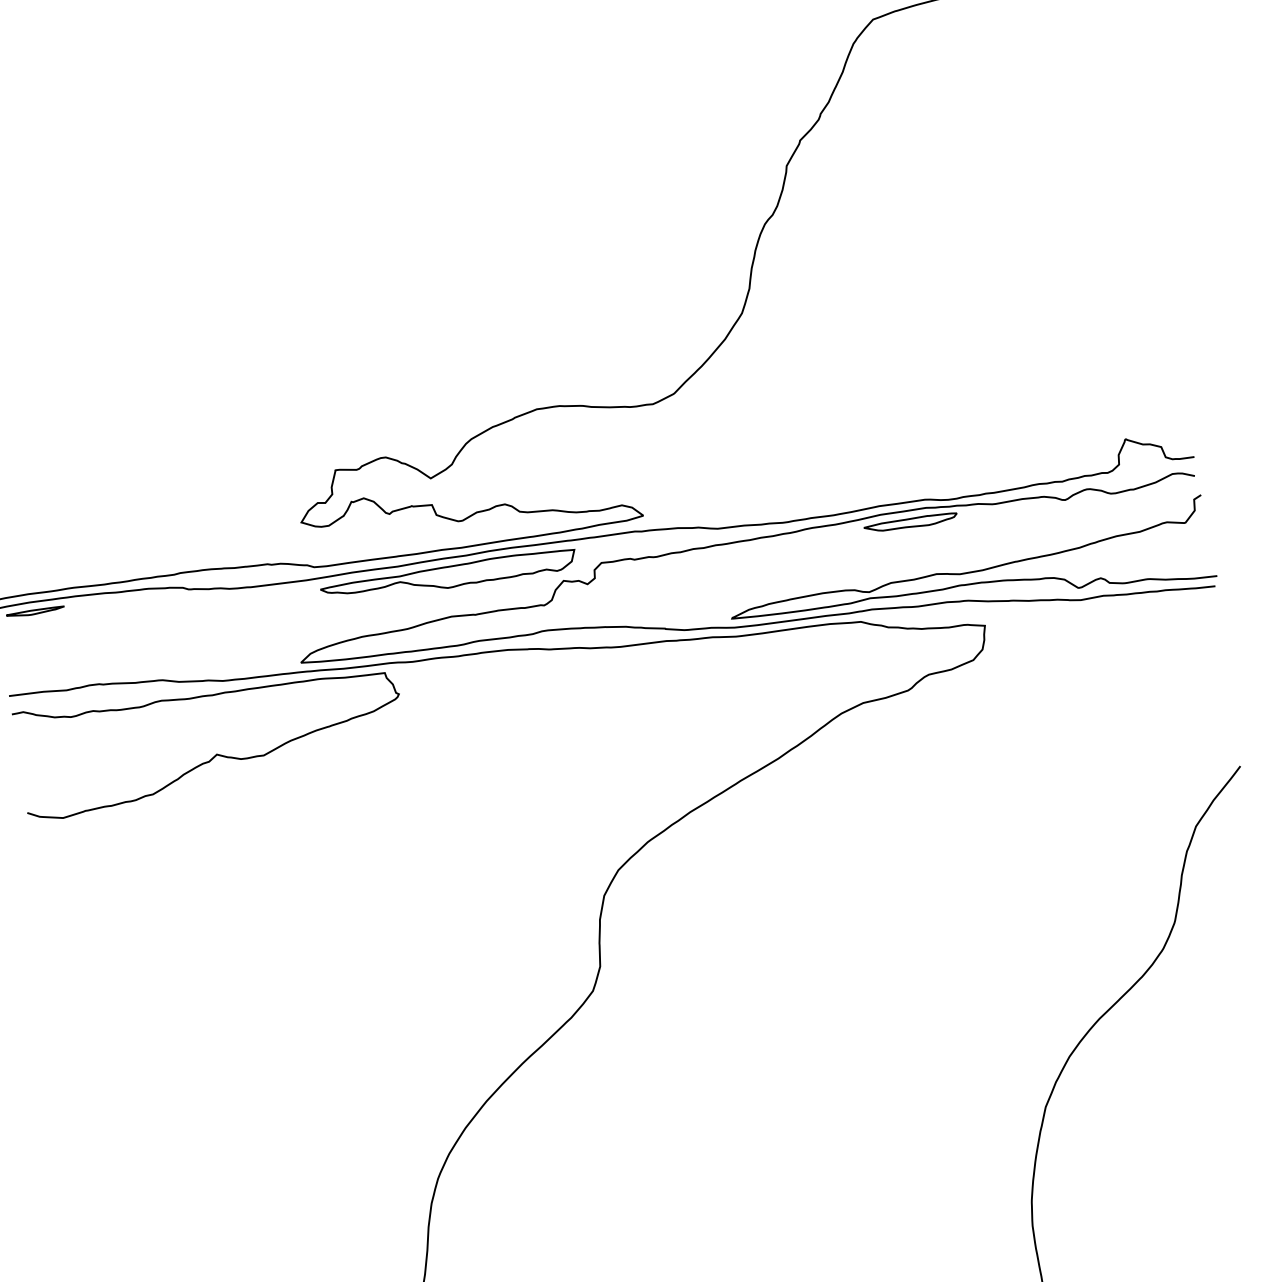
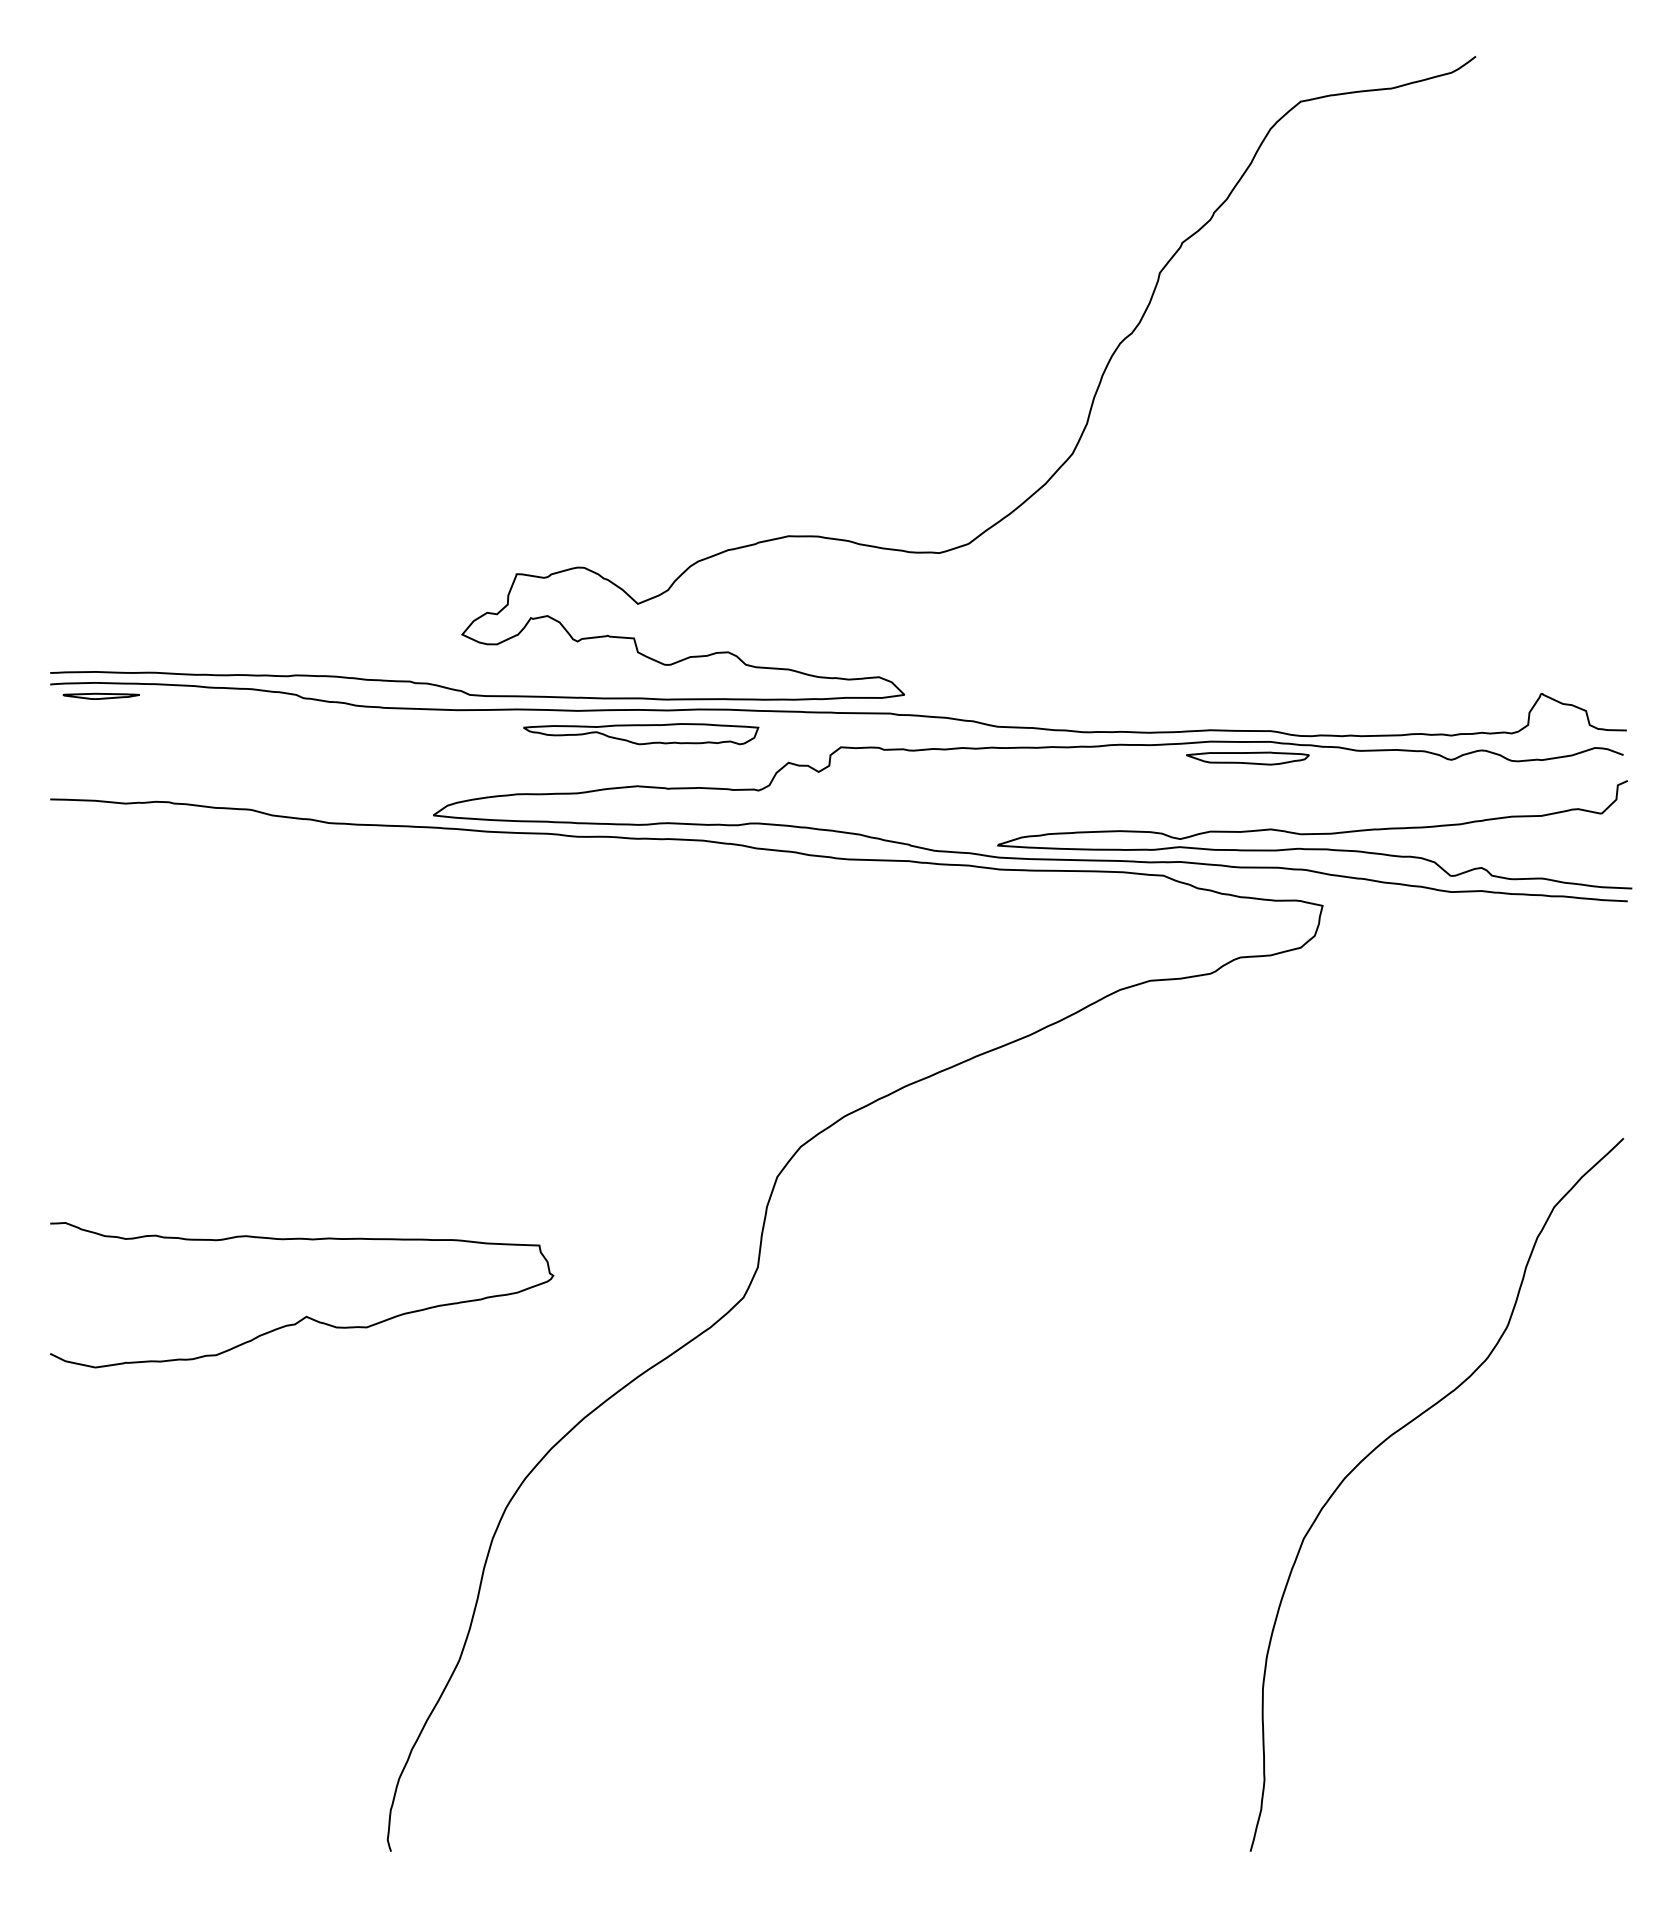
part: (448, 576) -> (640, 733), size x0.7
curve: (216, 753) -> (306, 1315), moved

